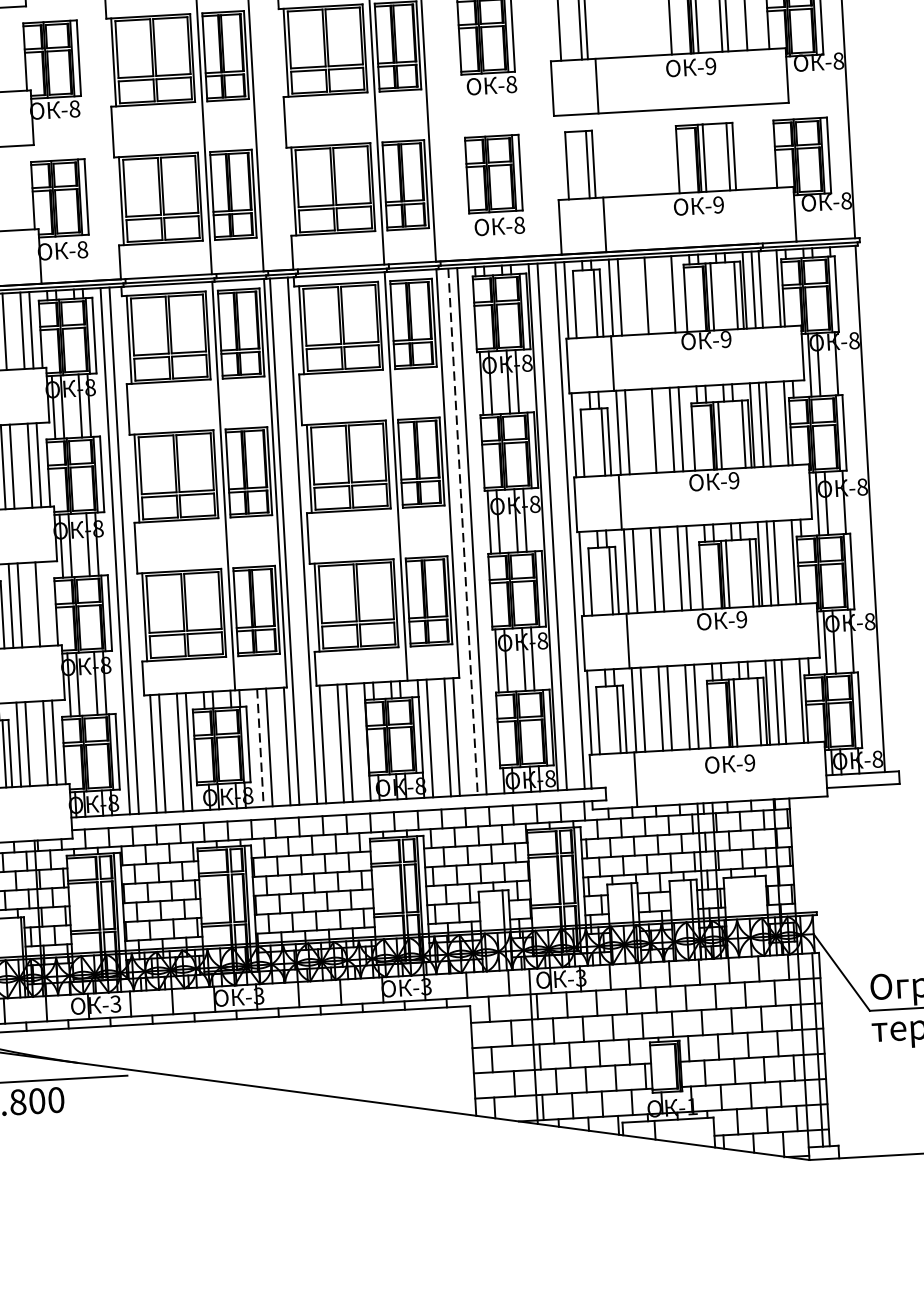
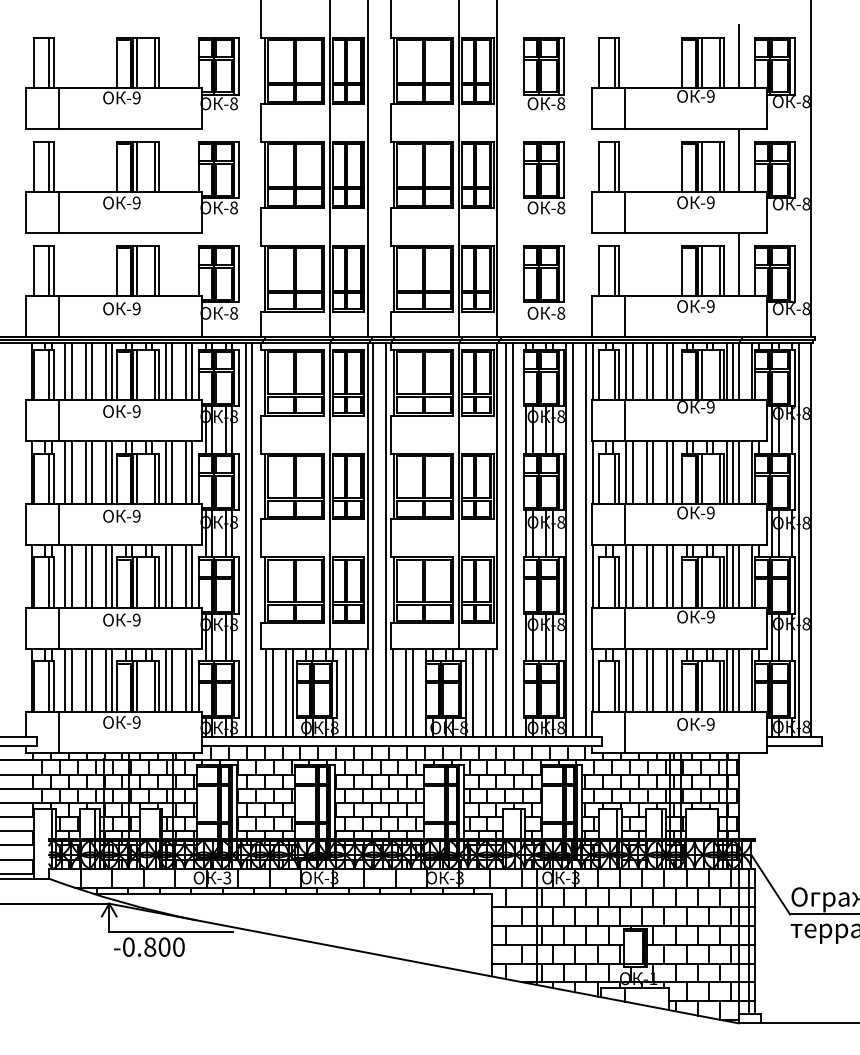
line: (752, 146) -> (738, 264), added
line: (664, 293) -> (666, 370), added
line: (637, 295) -> (646, 370), added
line: (645, 430) -> (646, 471), added
line: (853, 509) -> (798, 539), added
line: (463, 532) -> (506, 540), dashed -> solid
line: (46, 602) -> (192, 575), added
line: (259, 748) -> (345, 693), dashed -> solid

